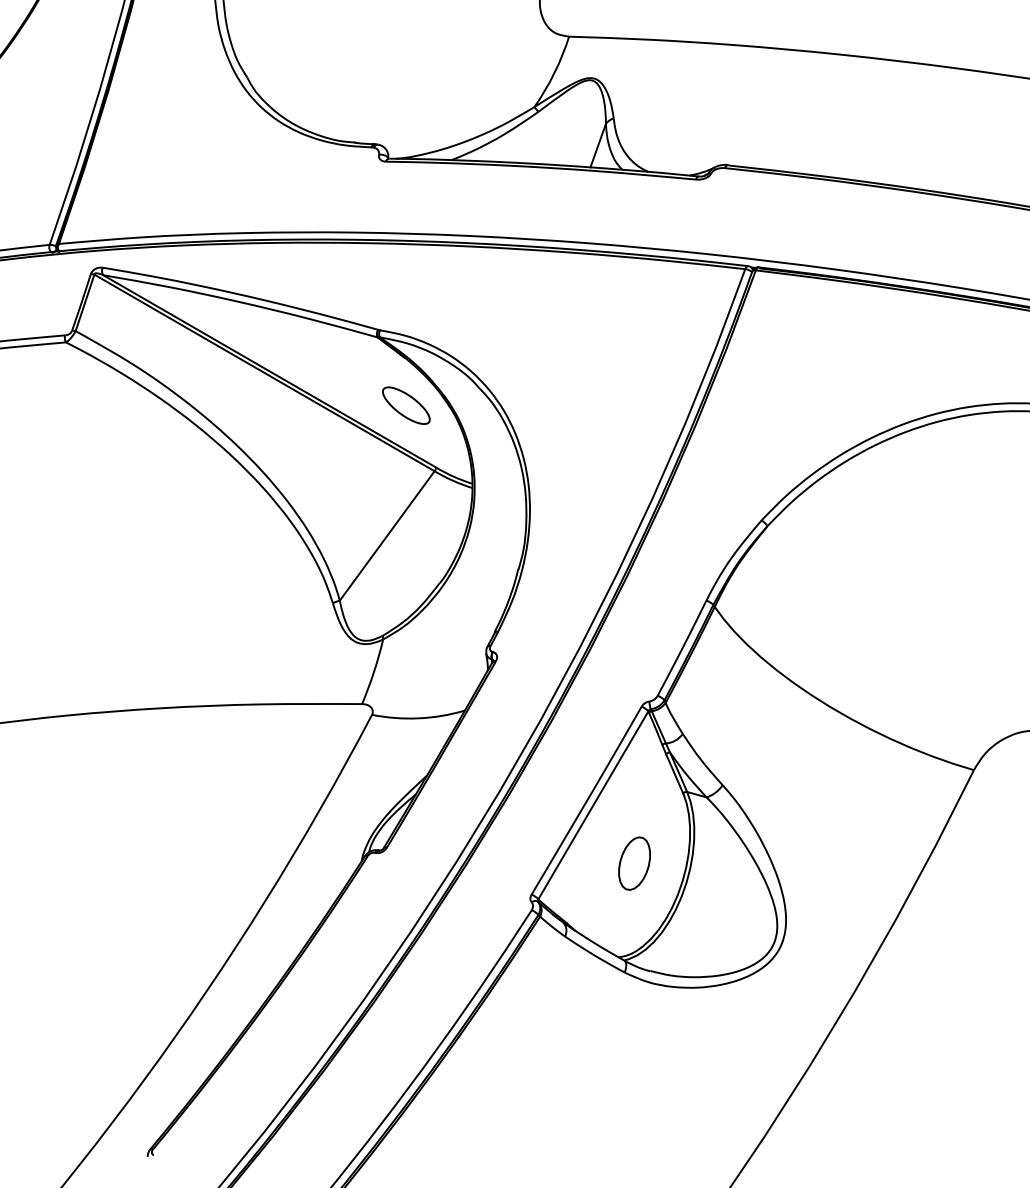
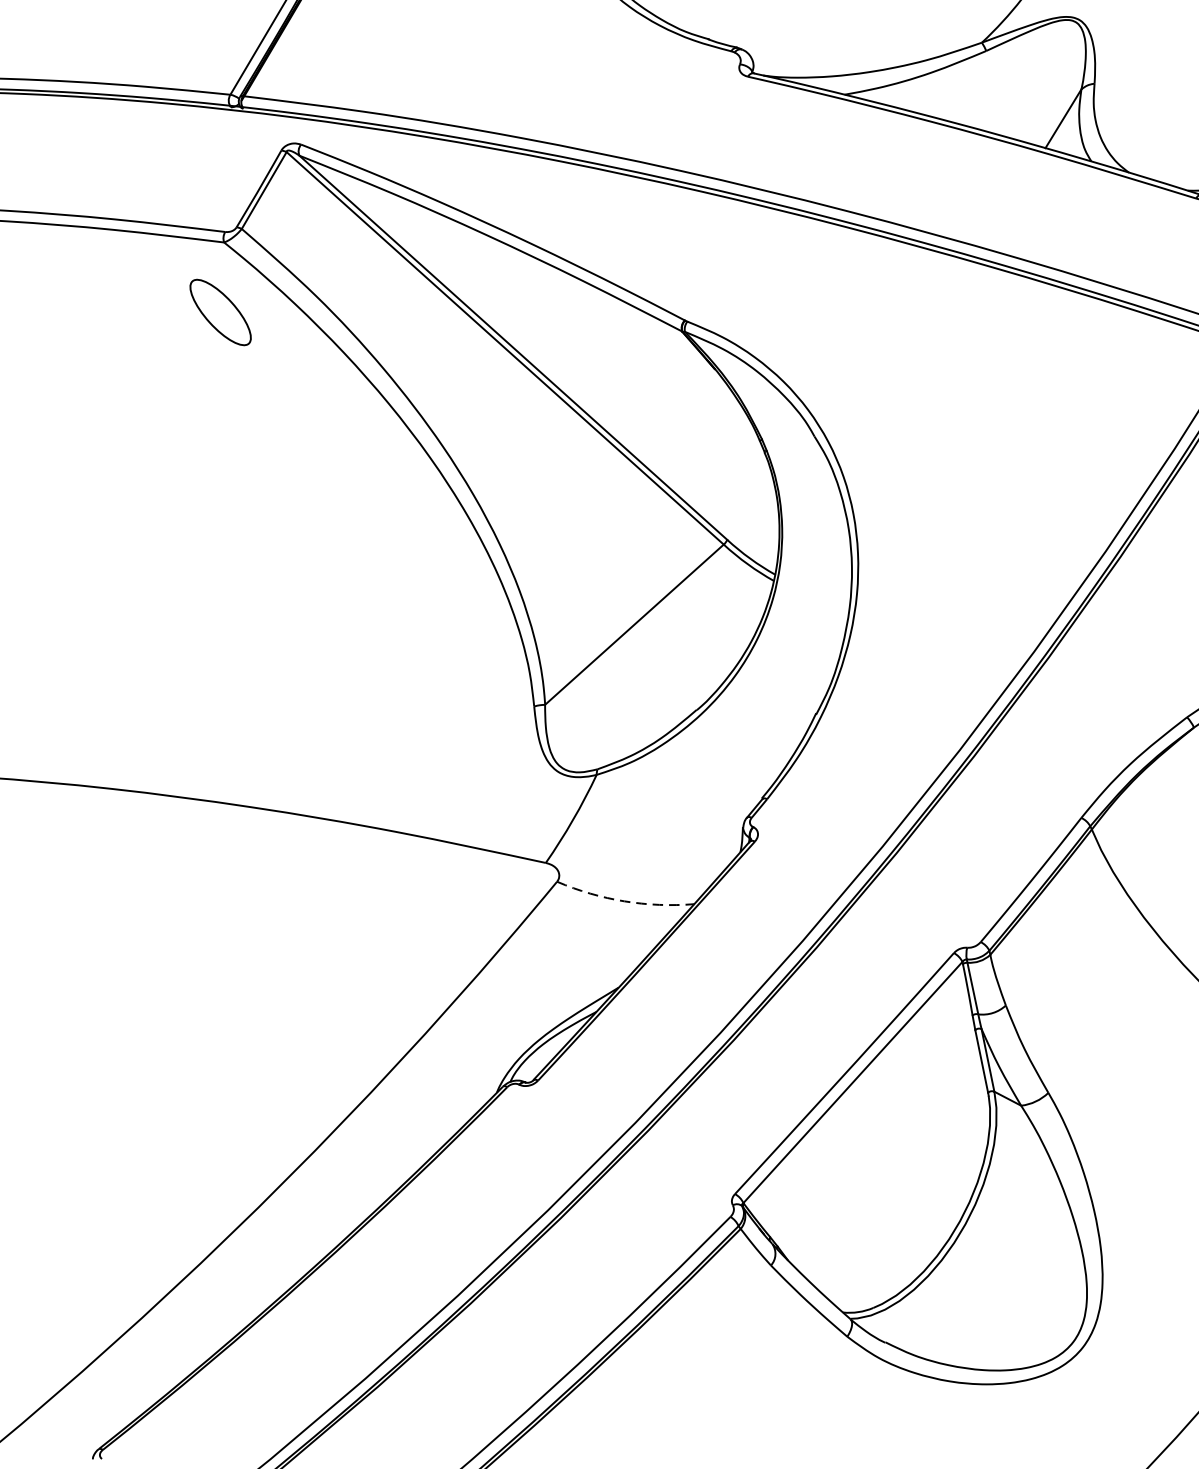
part: (406, 405) -> (220, 312), moved
arc: (418, 718) -> (623, 901), solid -> dashed
part: (634, 863) -> (895, 1180), removed

